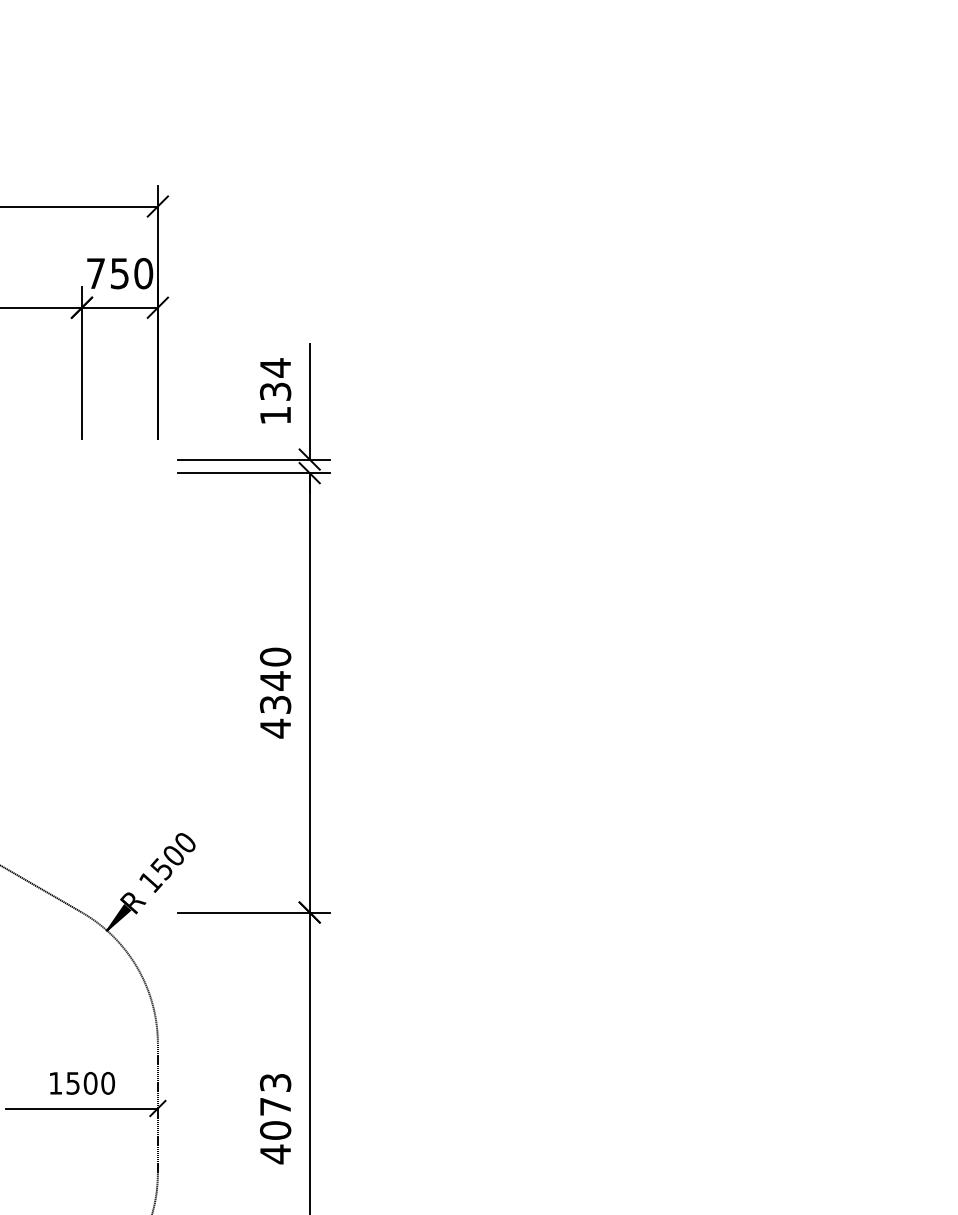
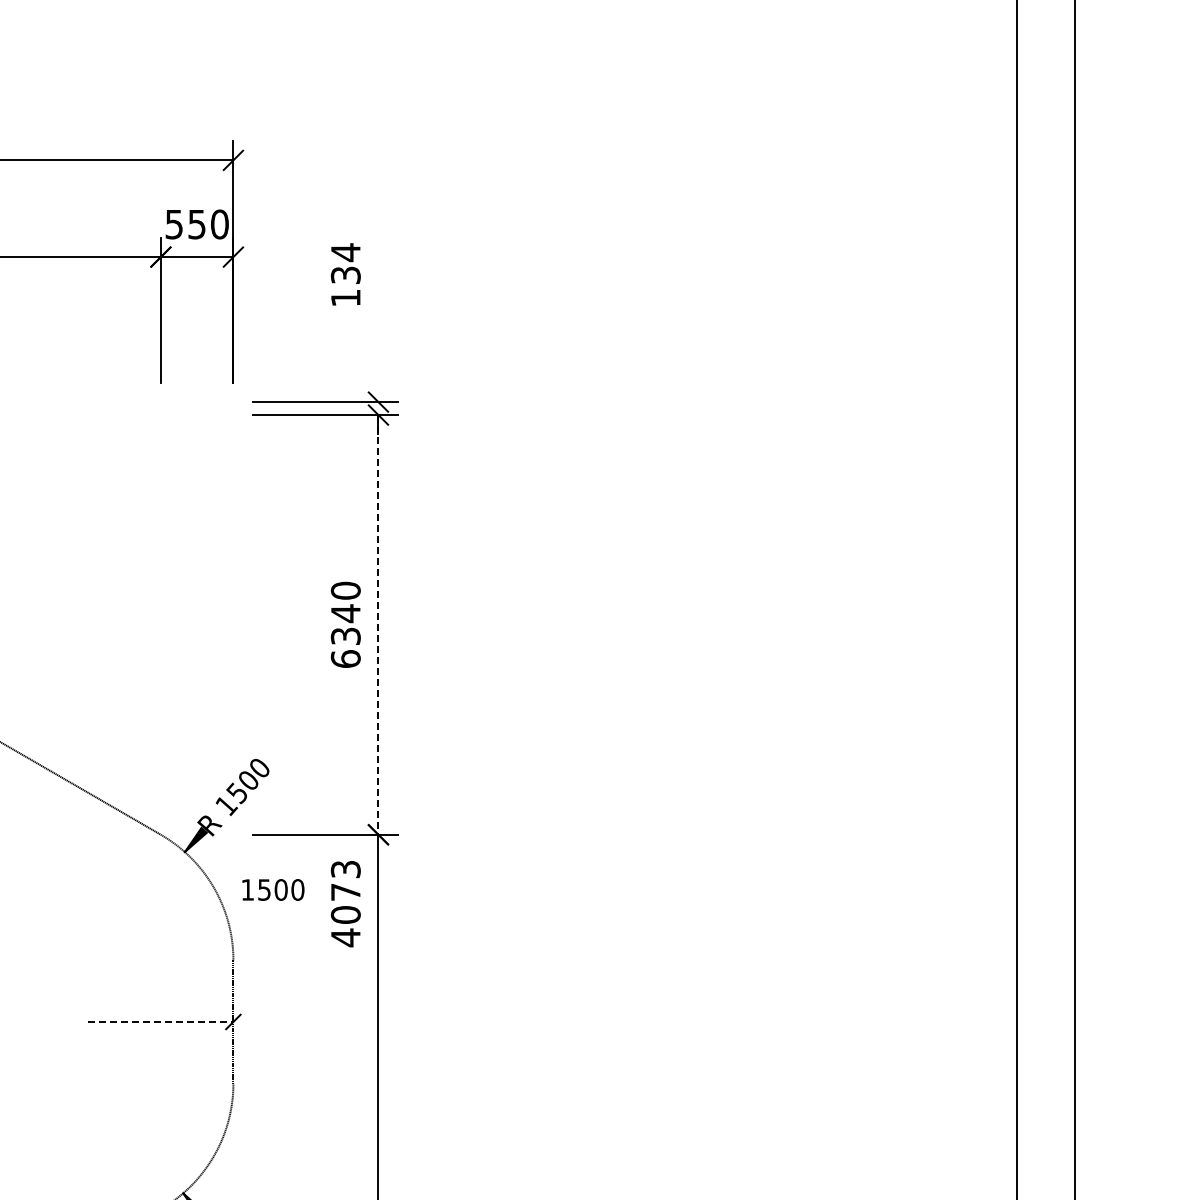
text: (95, 273) -> (173, 224), 750 -> 550
text: (275, 390) -> (345, 274), moved
line: (309, 401) -> (378, 346), removed
line: (309, 692) -> (378, 624), solid -> dashed
text: (275, 727) -> (345, 658), 4340 -> 6340
text: (82, 1082) -> (273, 889), moved
line: (81, 1108) -> (160, 1021), solid -> dashed
text: (275, 1119) -> (345, 904), moved

